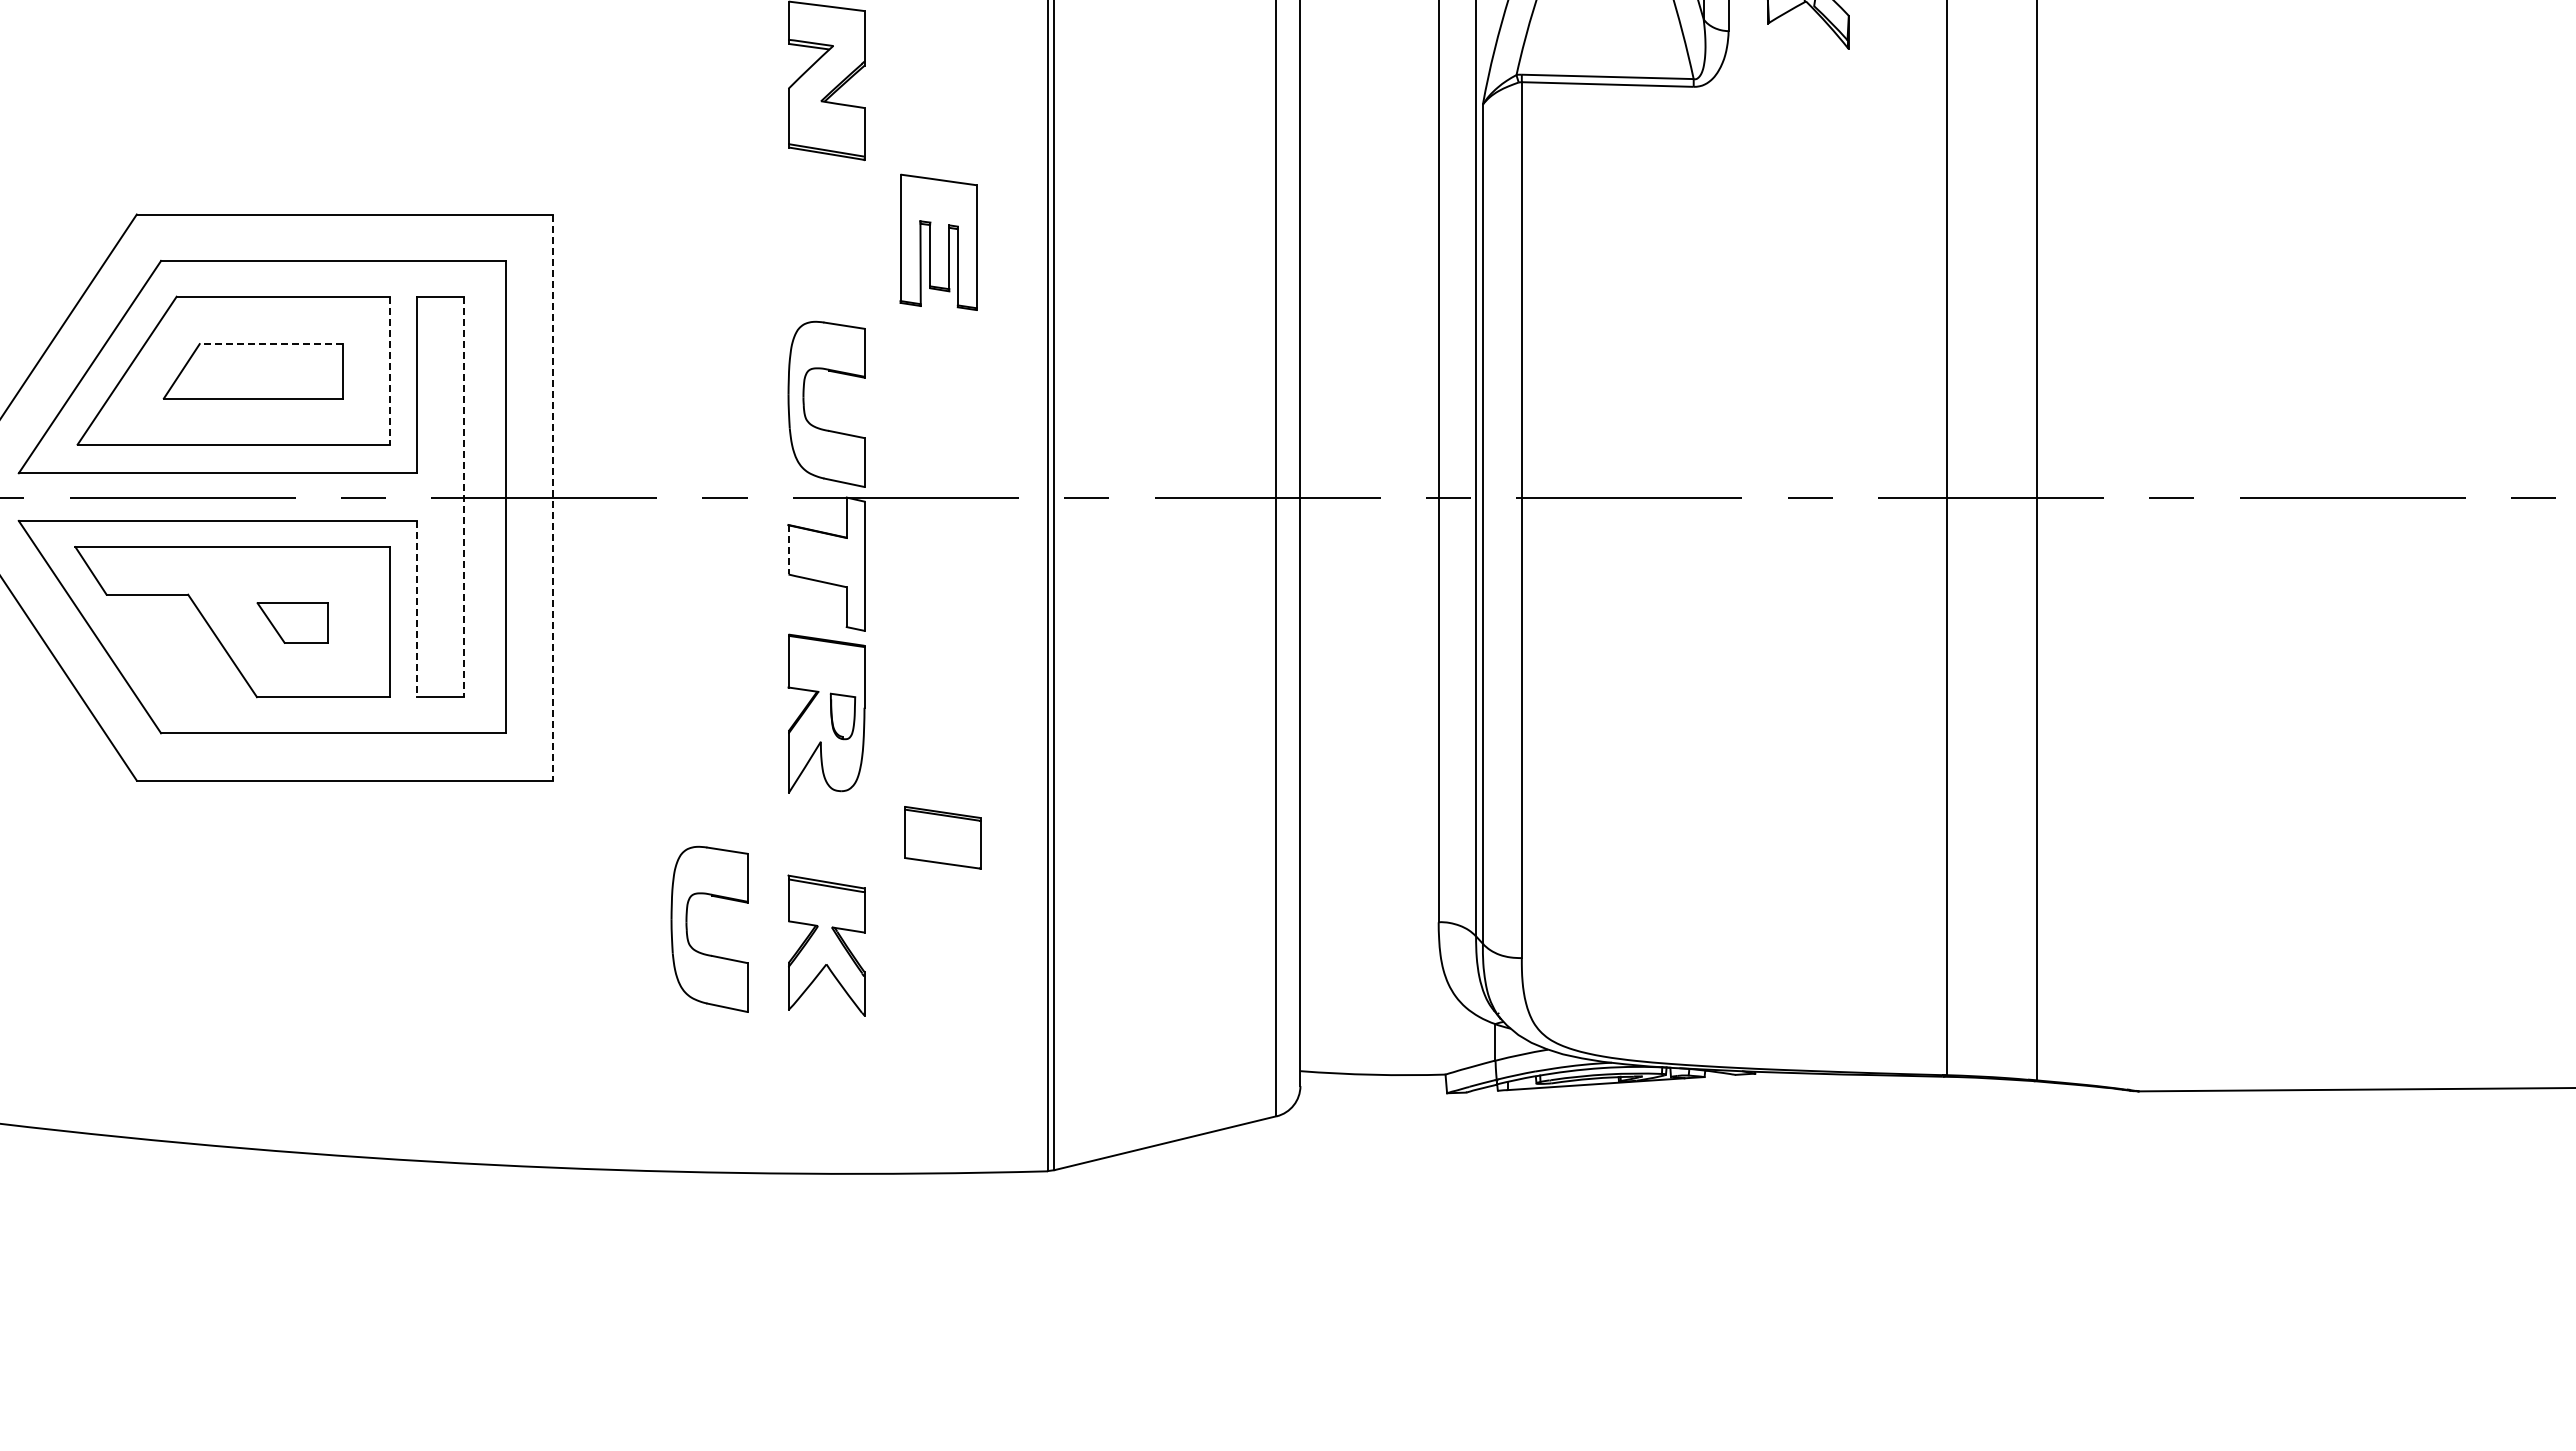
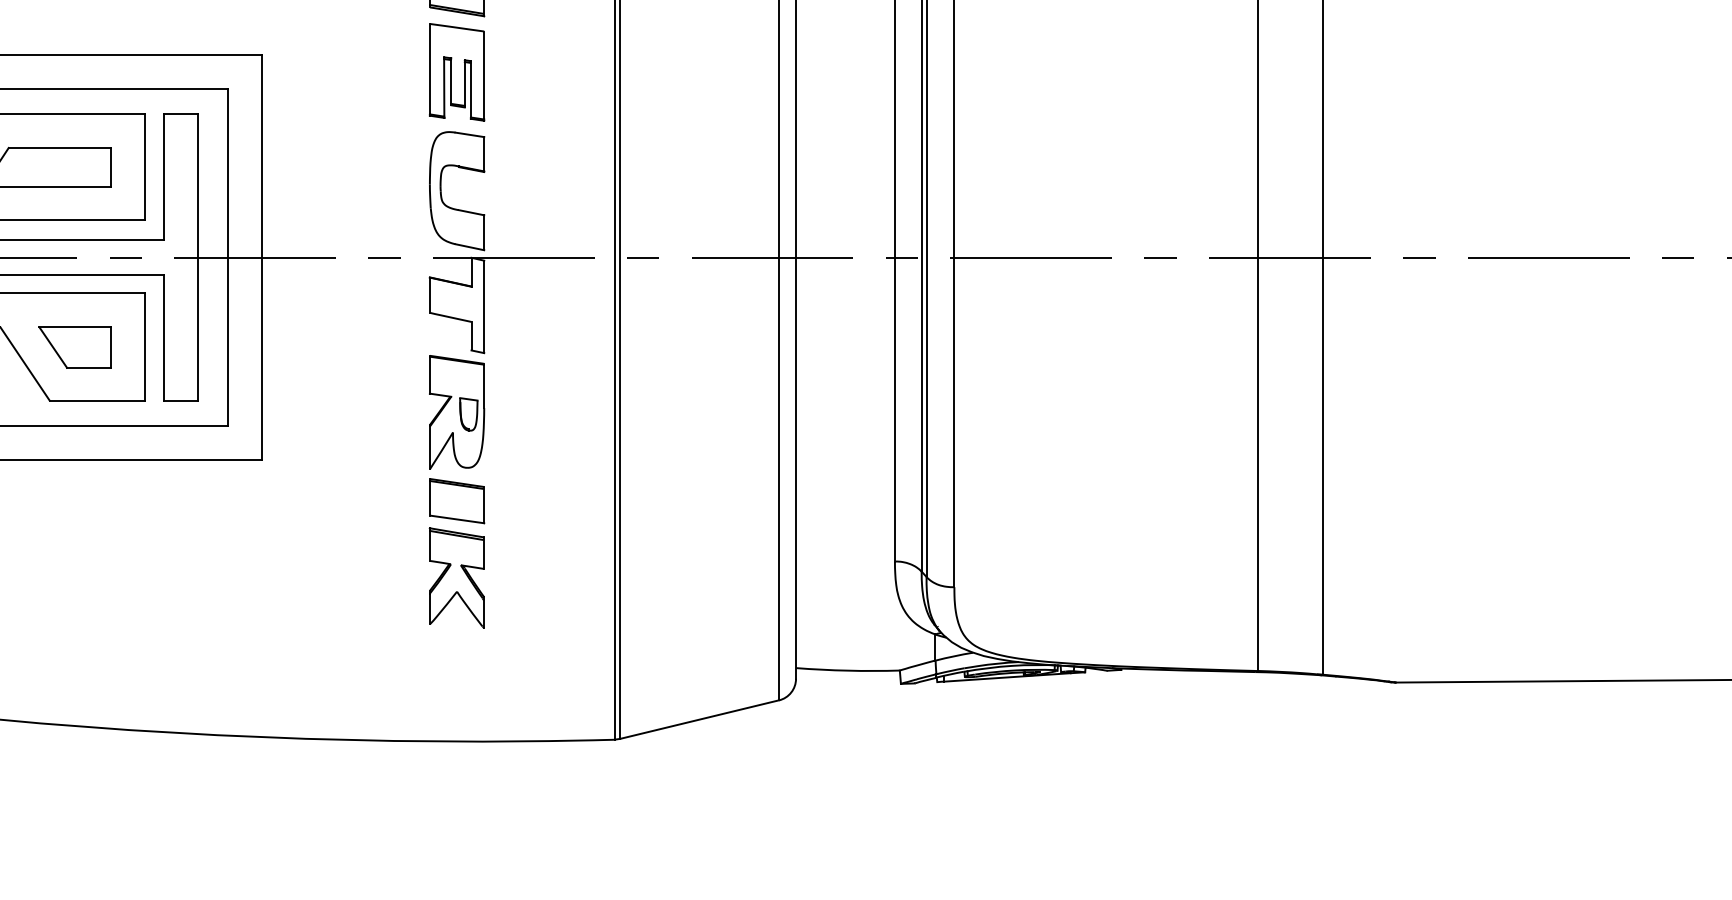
part: (938, 241) -> (457, 71), moved
line: (270, 344) -> (59, 148), dashed -> solid
line: (390, 370) -> (145, 166), dashed -> solid
line: (464, 497) -> (198, 257), dashed -> solid
line: (553, 498) -> (261, 258), dashed -> solid
line: (788, 549) -> (429, 294), dashed -> solid
line: (416, 609) -> (163, 337), dashed -> solid
part: (292, 622) -> (75, 347), size x1.43
part: (942, 837) -> (457, 500), moved
part: (687, 928) -> (357, 566), removed

